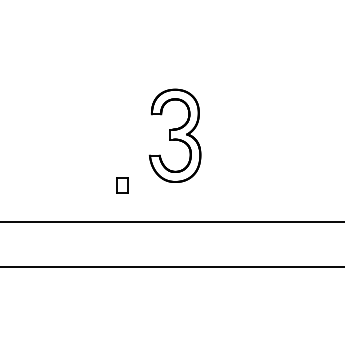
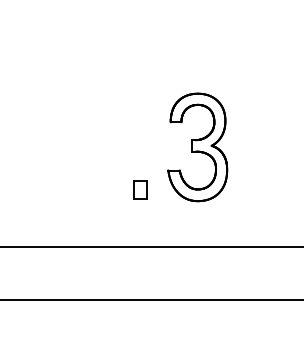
part: (122, 185) -> (139, 190), moved

